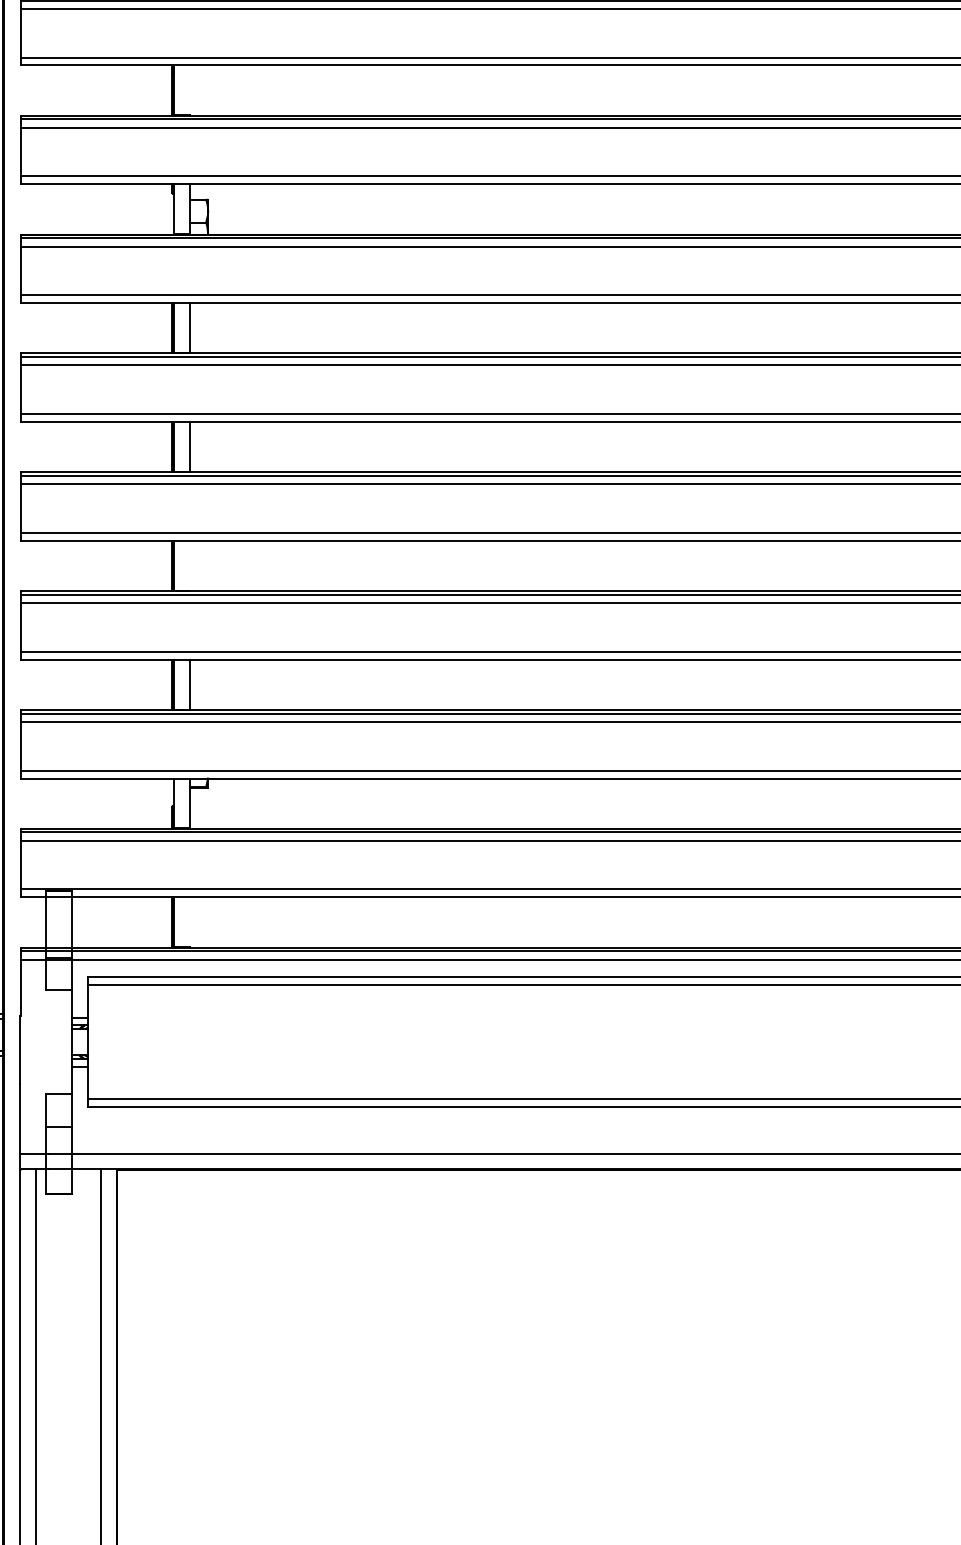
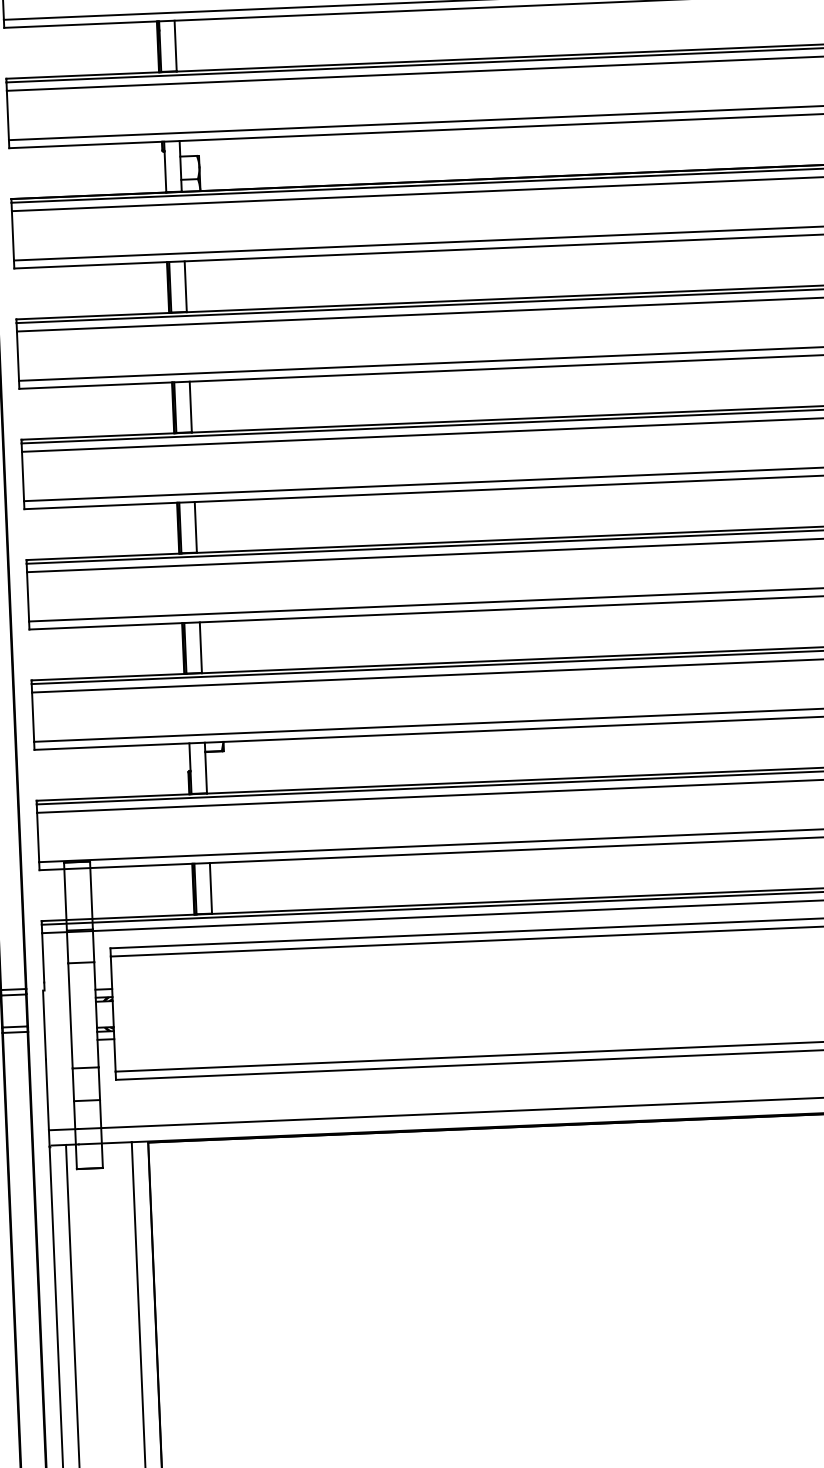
line: (189, 90) -> (175, 46), added
line: (189, 565) -> (195, 527), added
line: (189, 922) -> (210, 888), added
line: (45, 1042) -> (70, 1016), added

